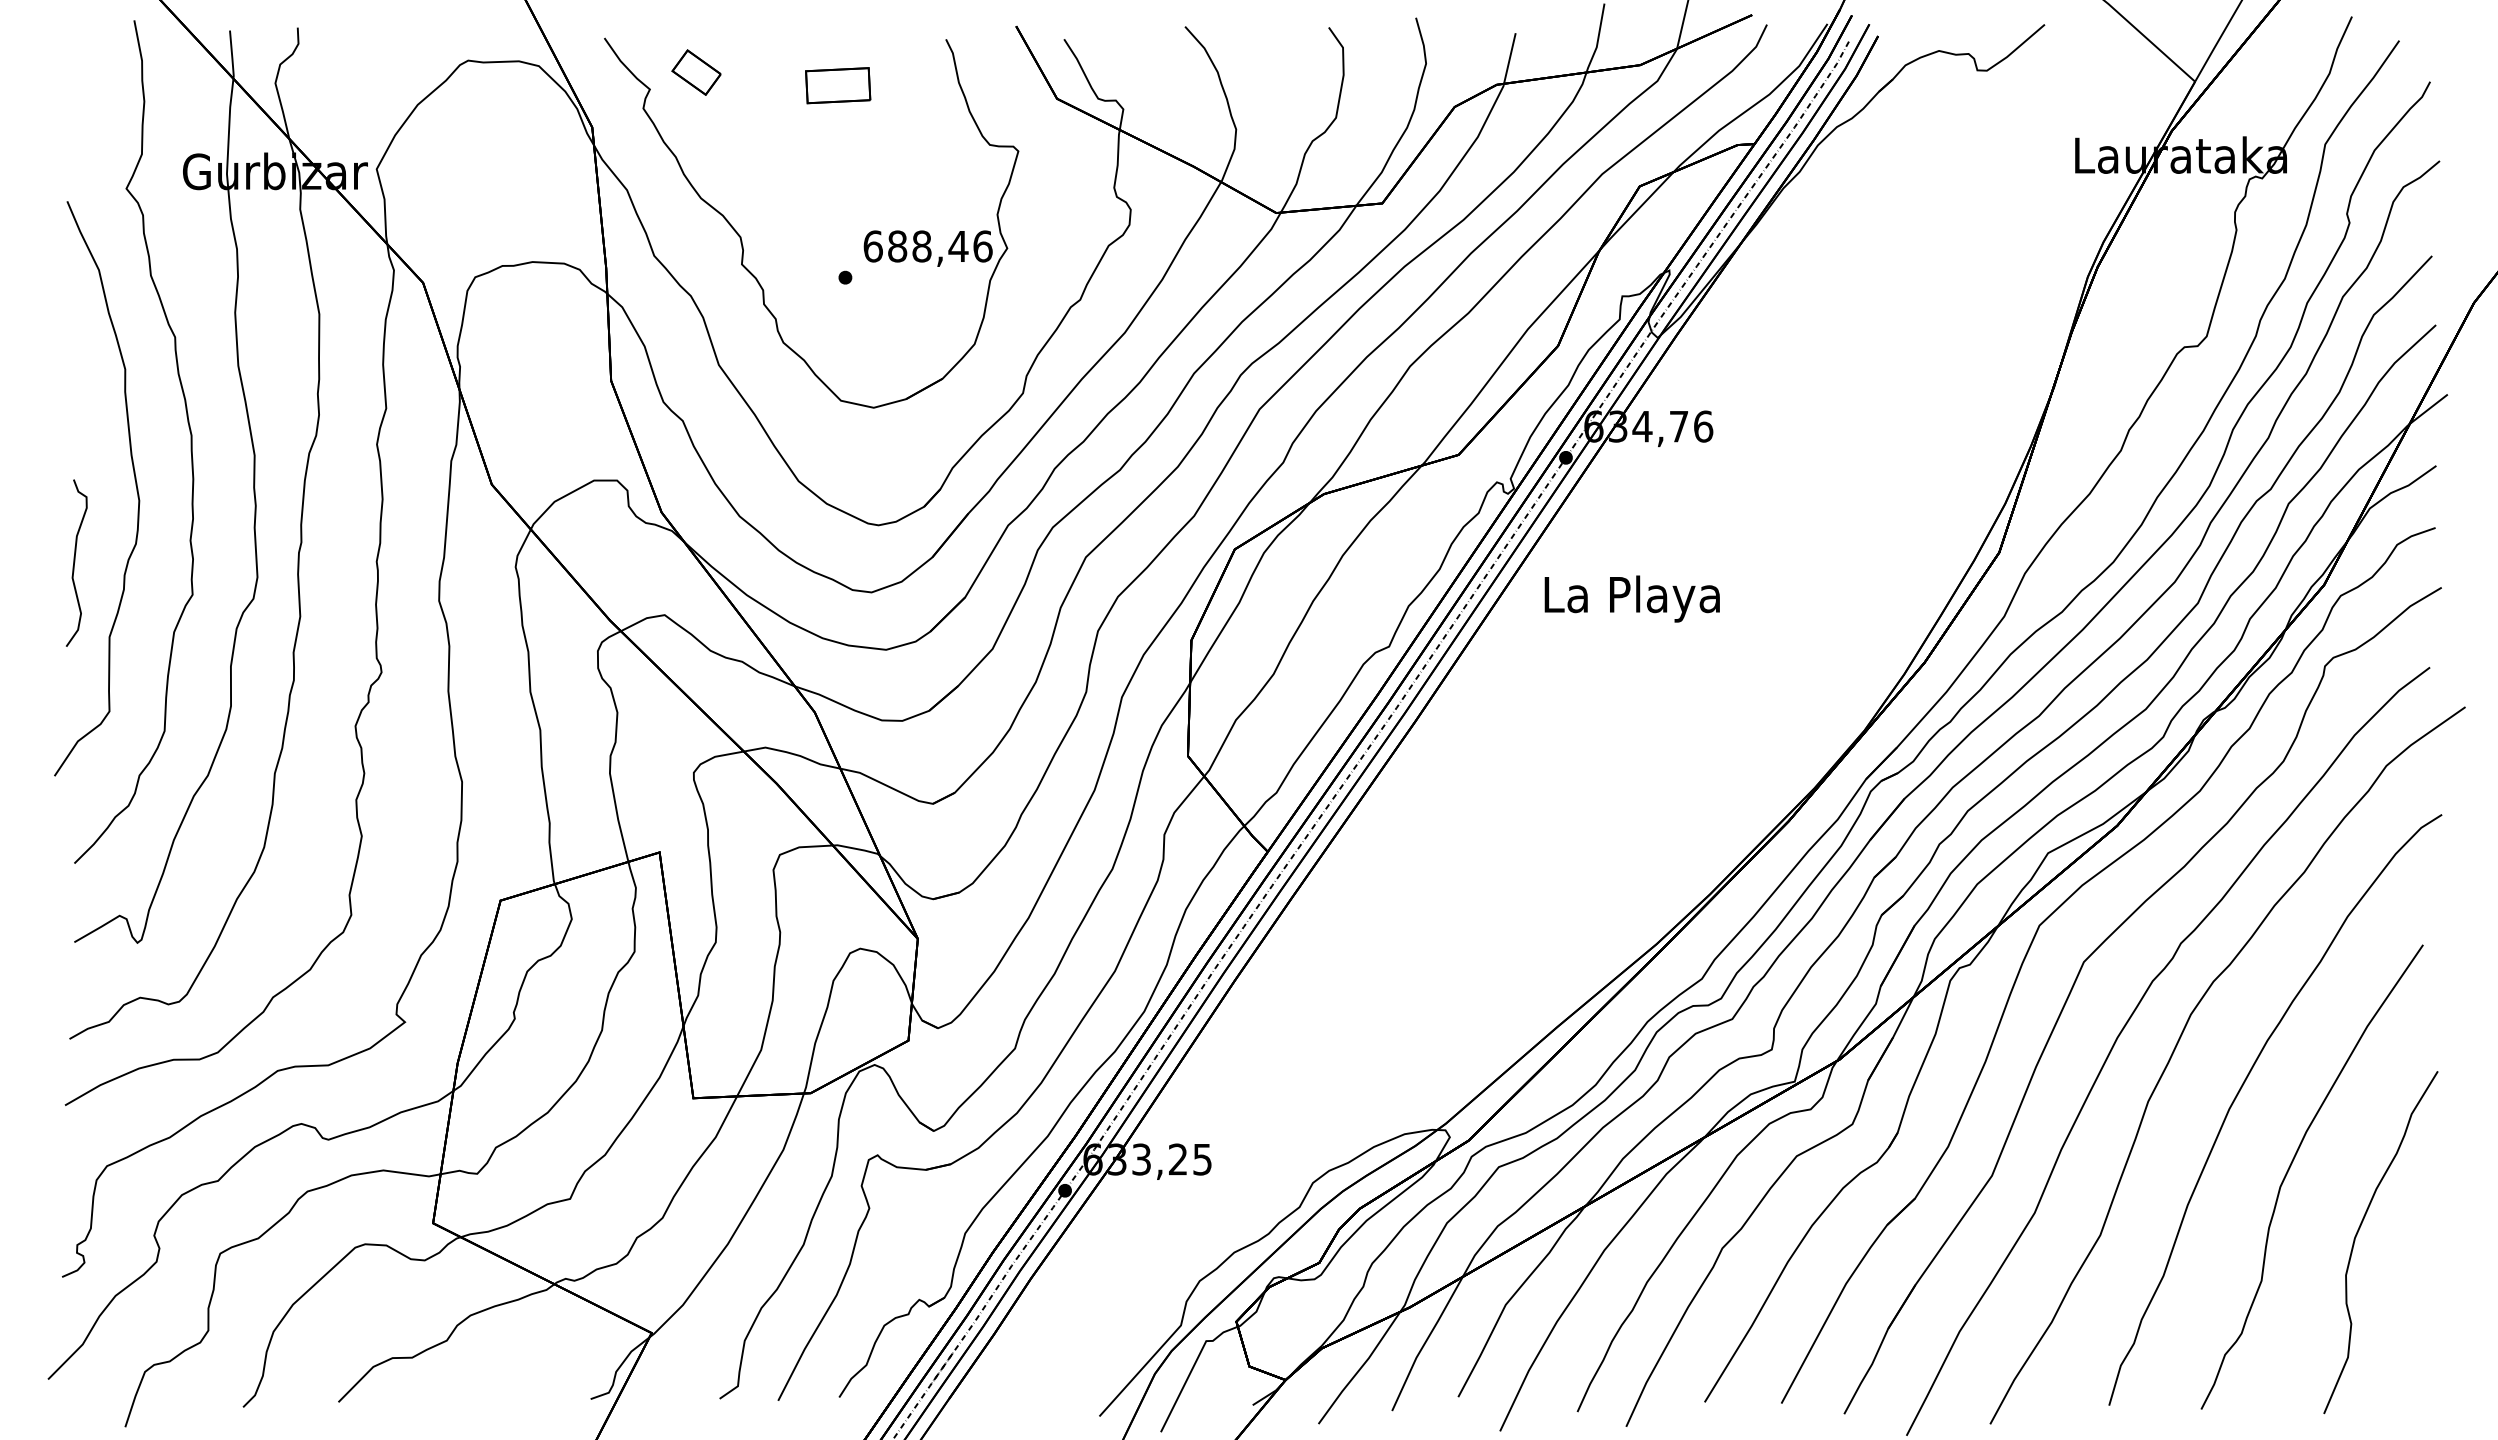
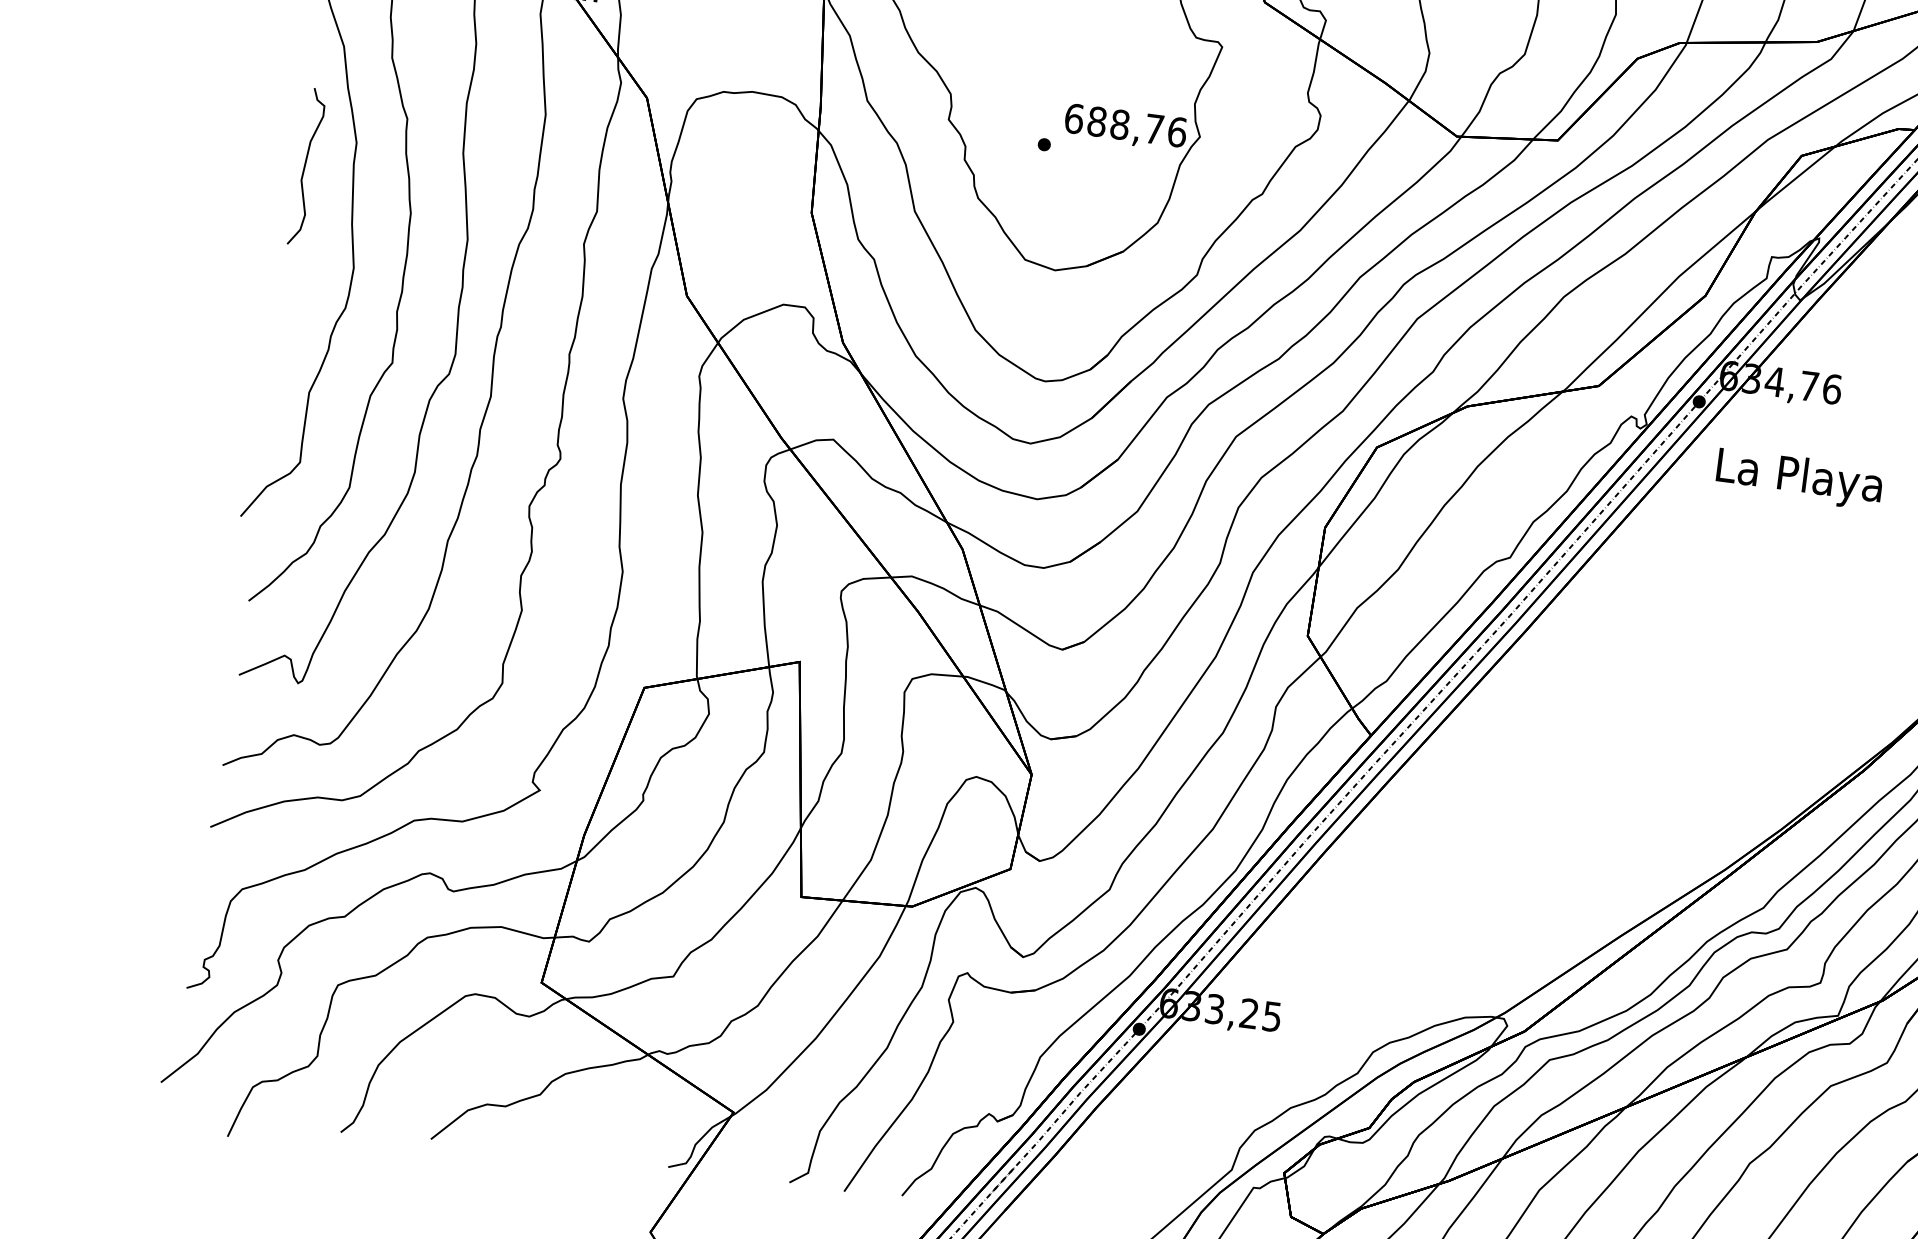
text: (958, 246) -> (1154, 129), 688,46 -> 688,76
curve: (75, 562) -> (306, 166), moved
text: (1631, 598) -> (1798, 478), moved

